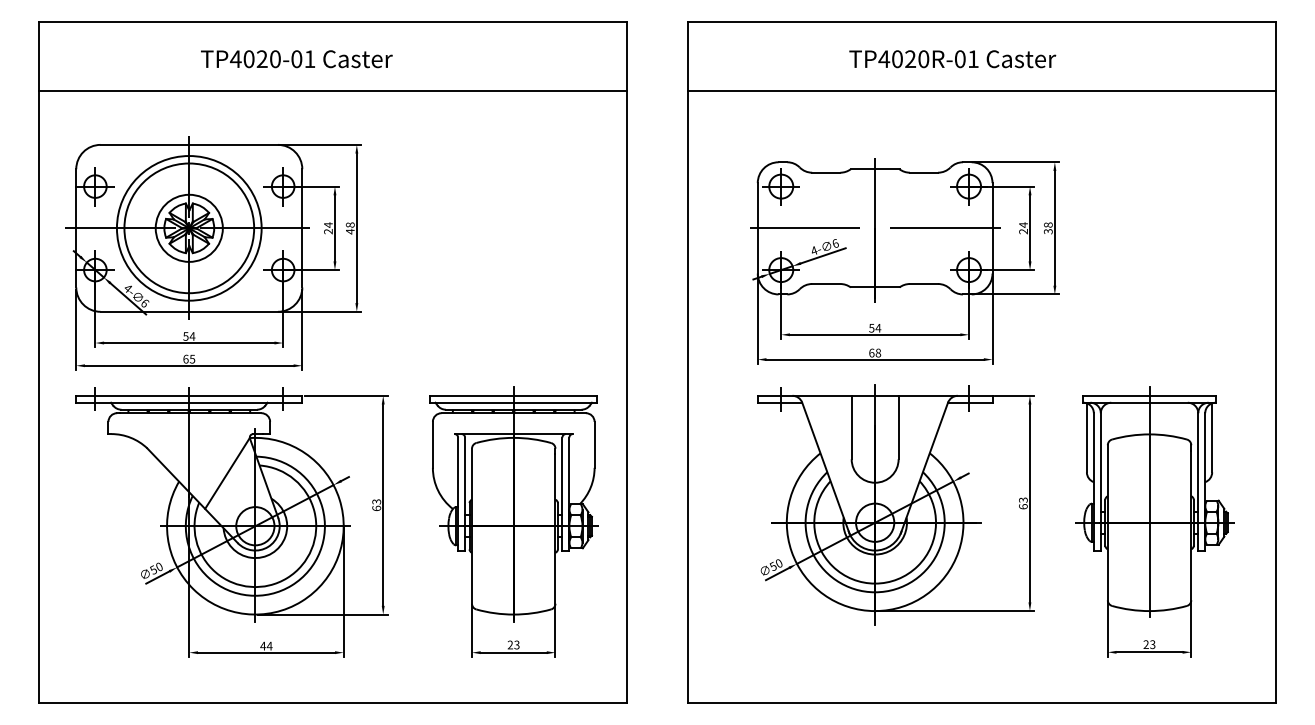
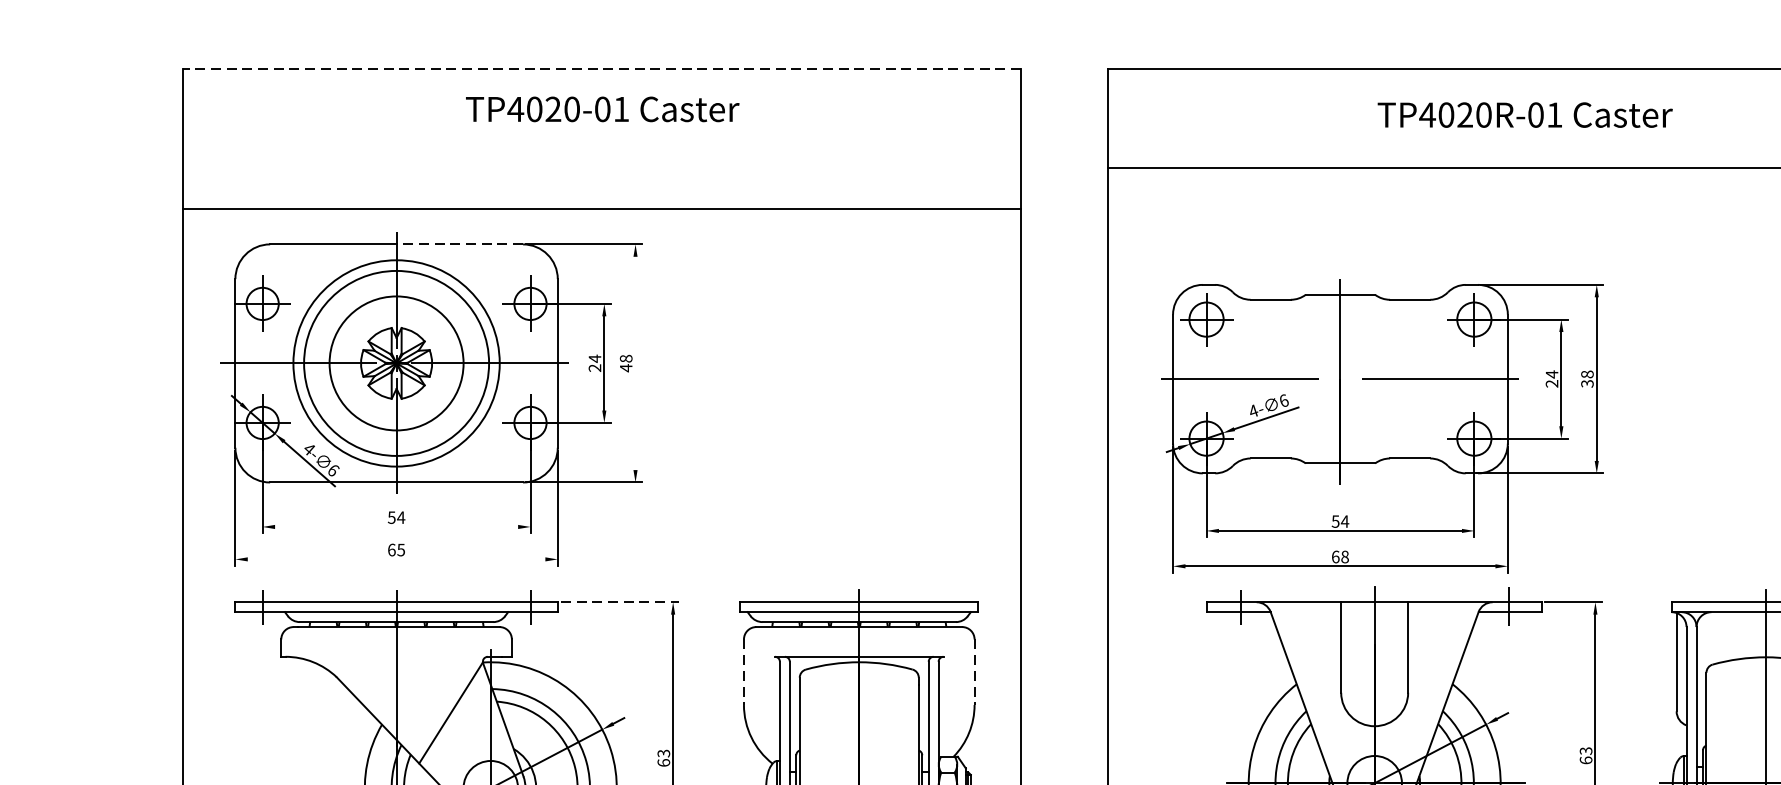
line: (333, 21) -> (602, 68), solid -> dashed
text: (296, 59) -> (602, 109), moved
text: (952, 59) -> (1524, 115), moved
line: (333, 91) -> (602, 209), moved
line: (233, 144) -> (459, 243), solid -> dashed
circle: (188, 227) -> (395, 362), size x1.4
line: (356, 228) -> (635, 363), removed
part: (904, 261) -> (1382, 426), moved
line: (189, 343) -> (396, 527), removed
line: (188, 365) -> (395, 559), removed
line: (346, 395) -> (620, 601), solid -> dashed
line: (432, 444) -> (743, 671), solid -> dashed
line: (594, 444) -> (974, 671), solid -> dashed

